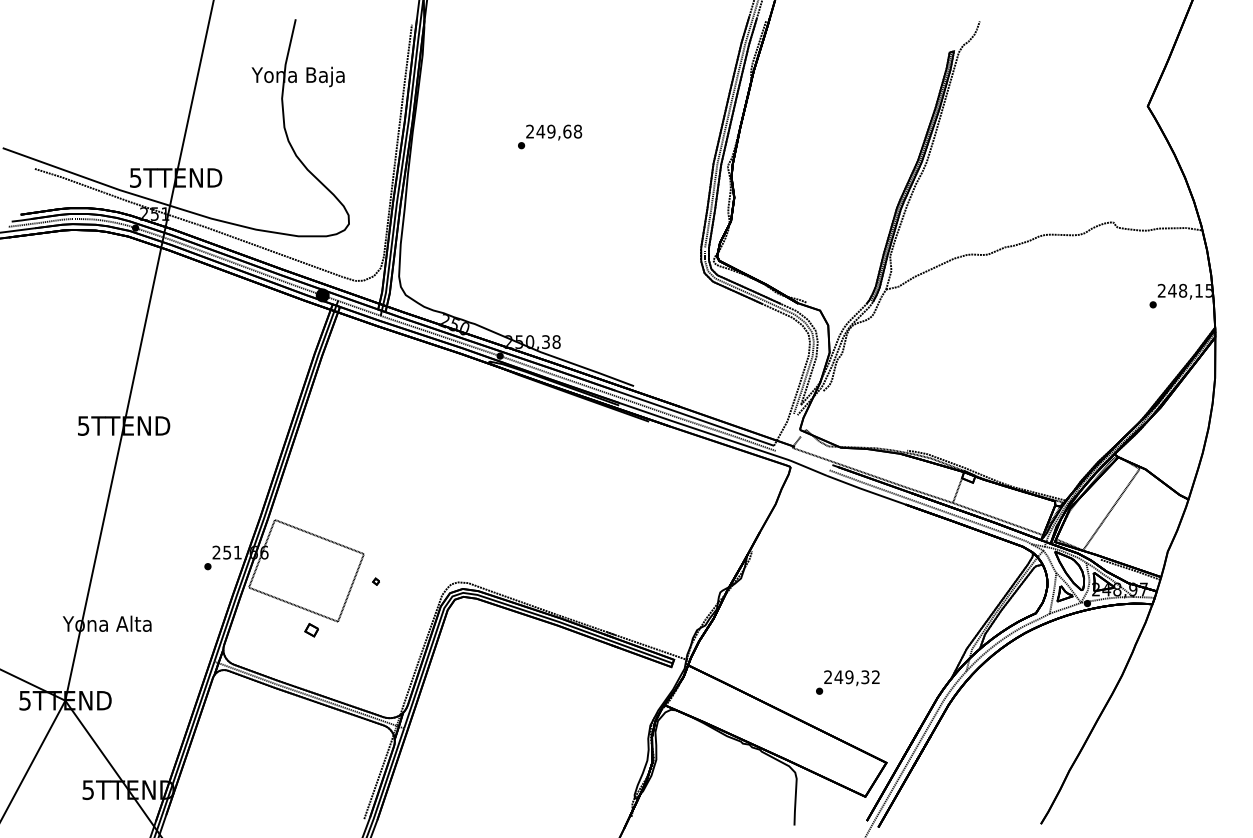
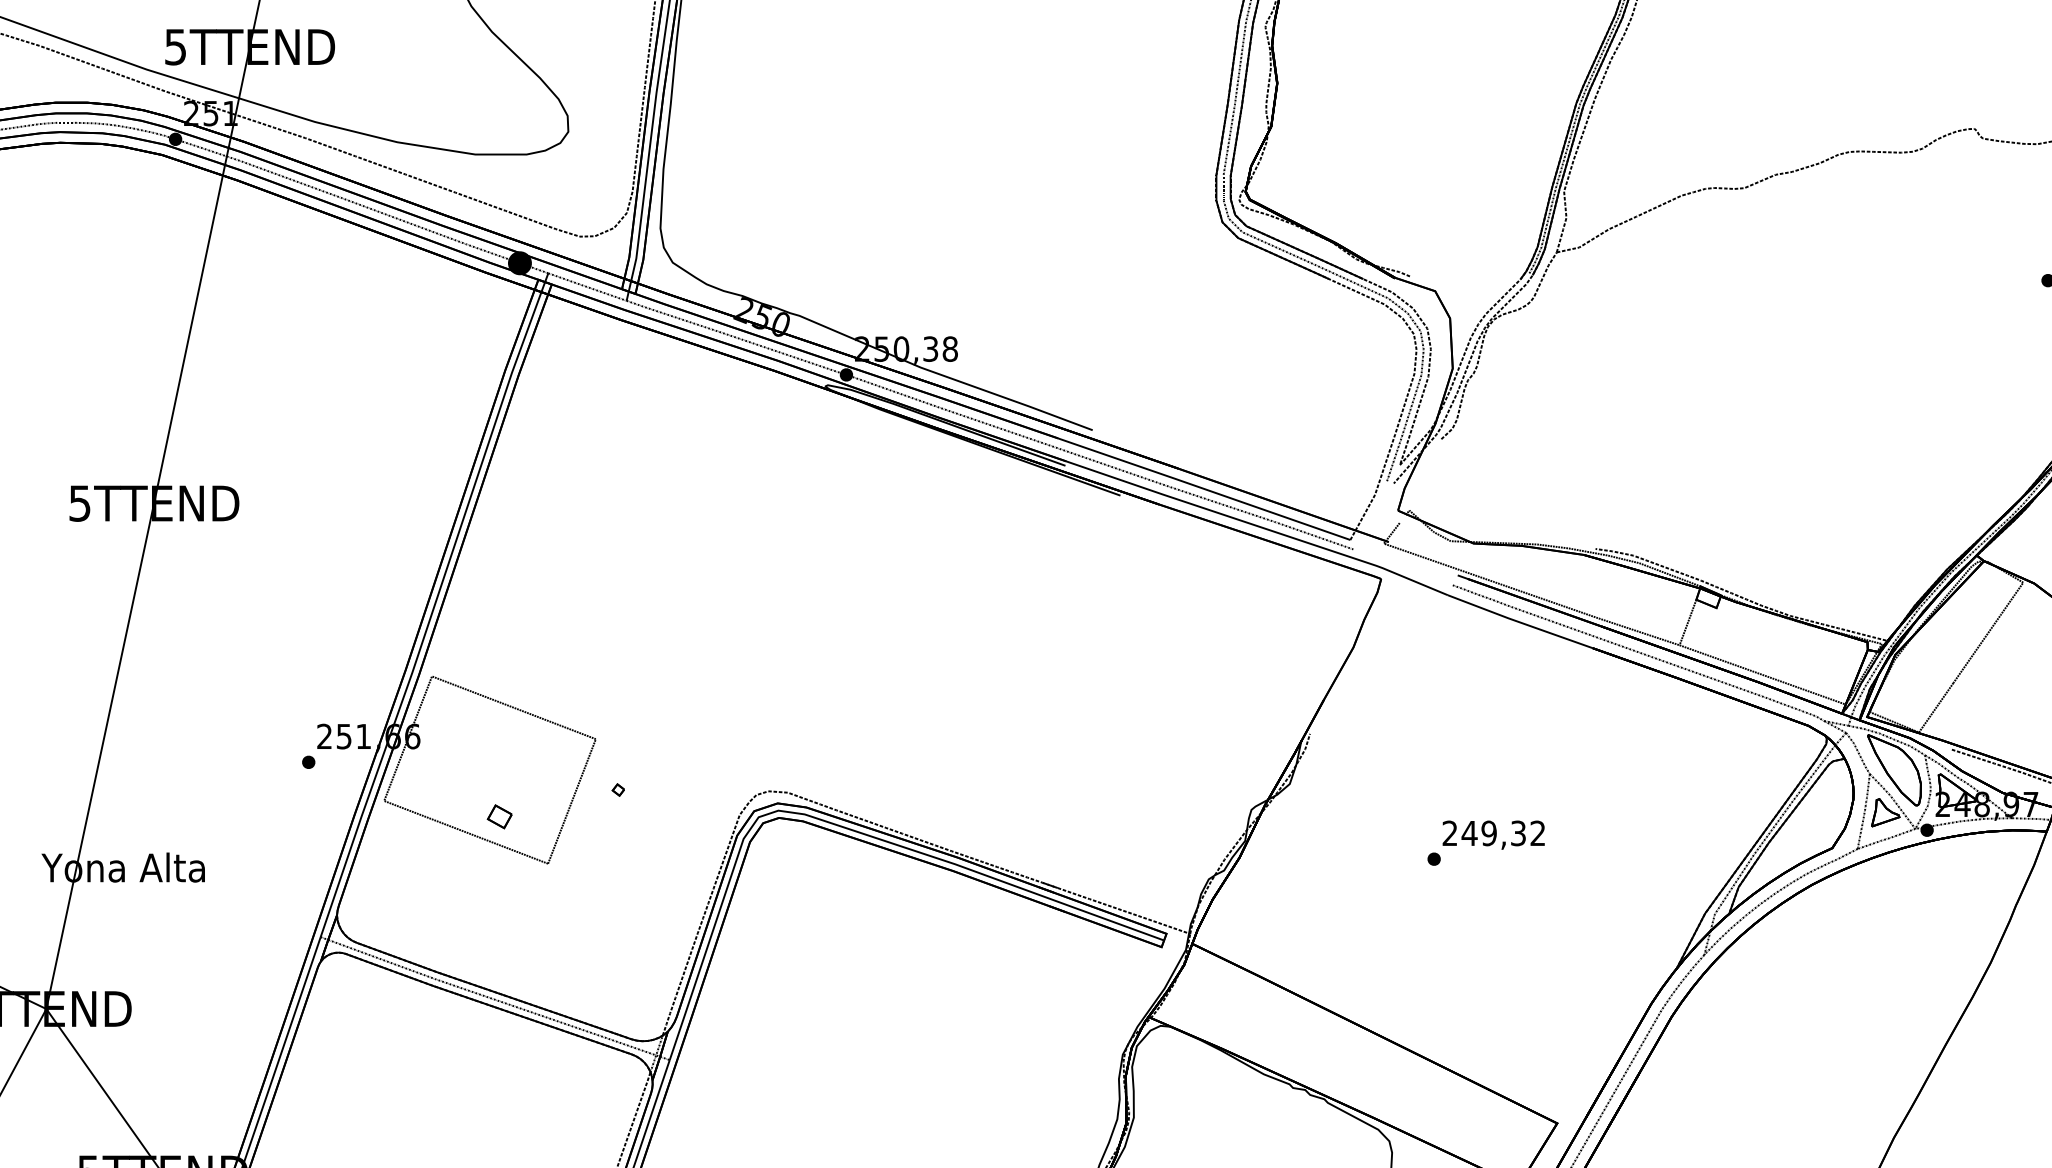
part: (311, 630) -> (499, 817), moved
text: (847, 682) -> (1485, 843), moved

